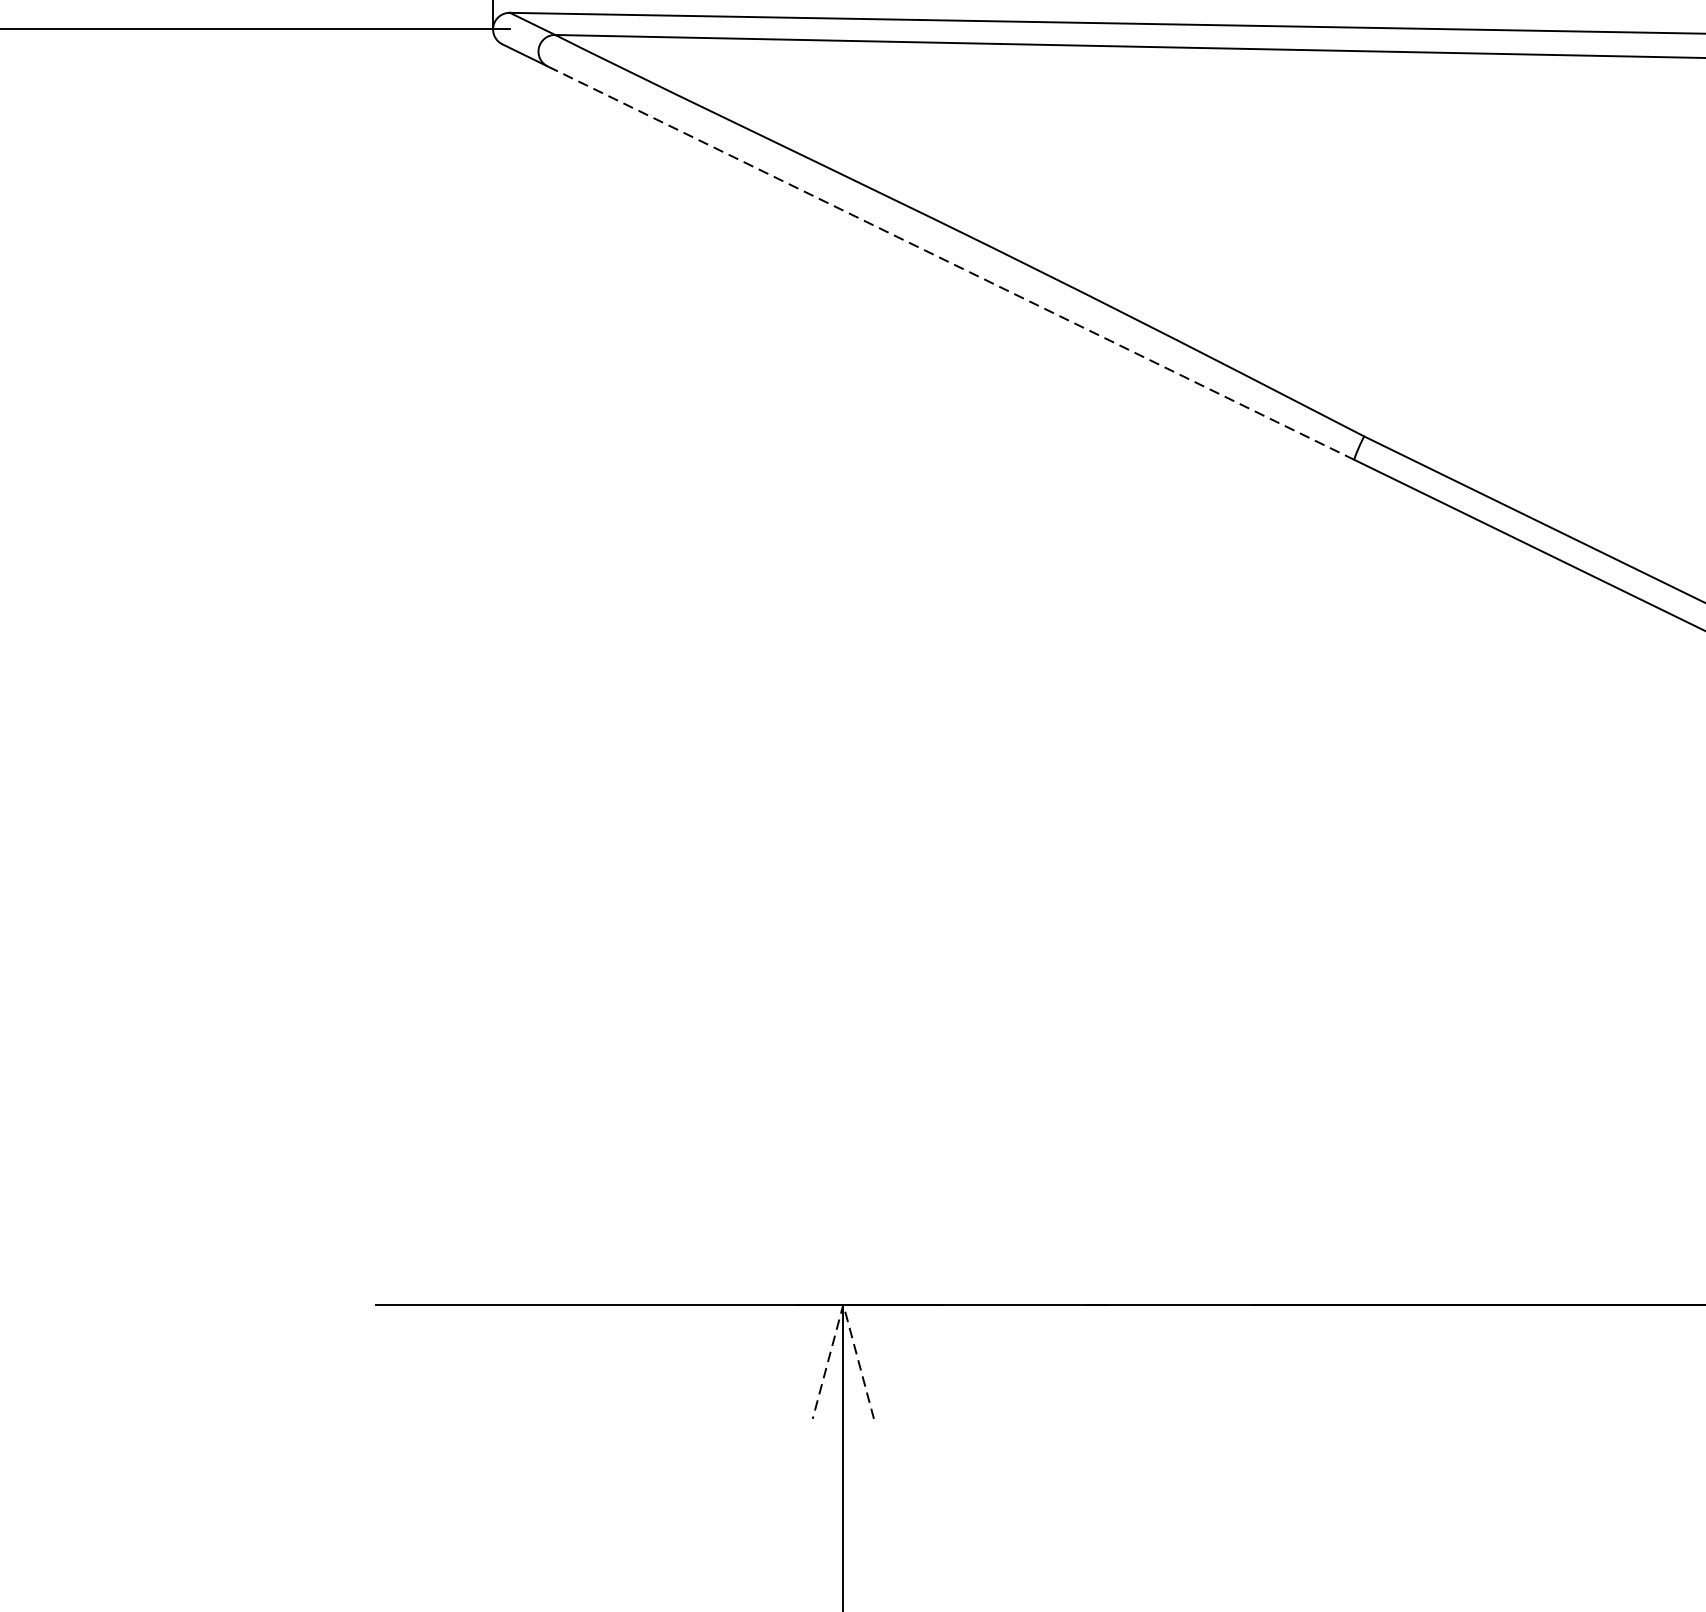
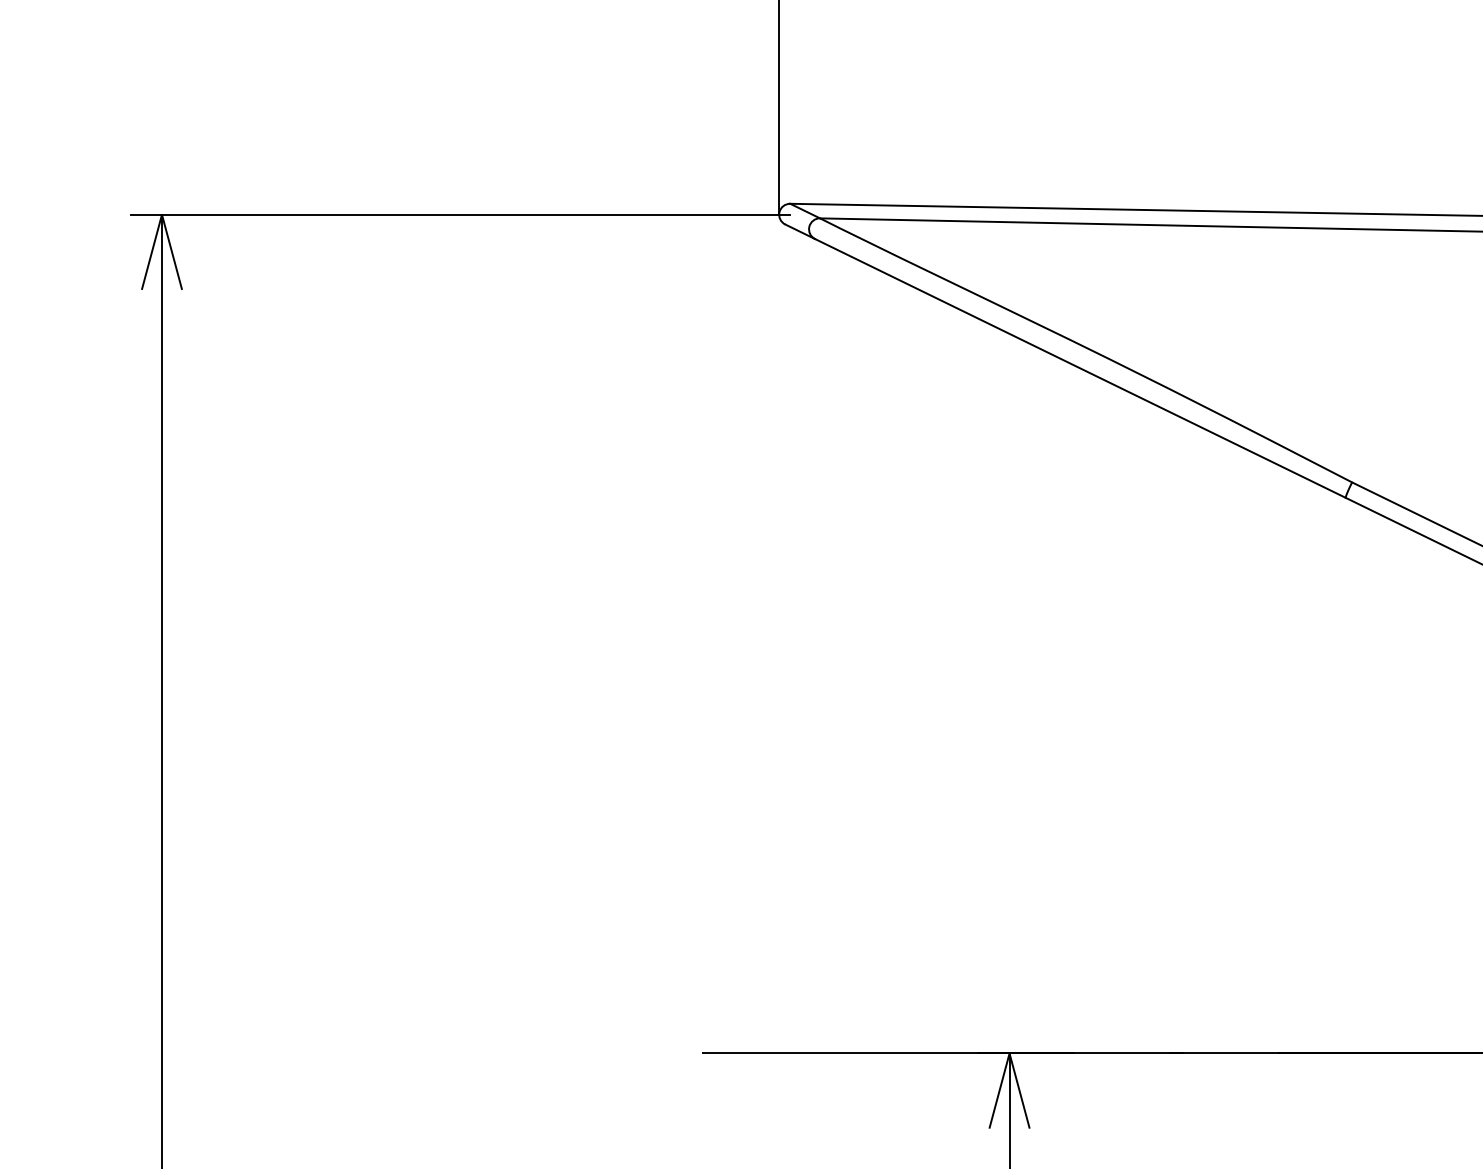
line: (949, 263) -> (1079, 368), dashed -> solid
line: (843, 1304) -> (1009, 1053), dashed -> solid

